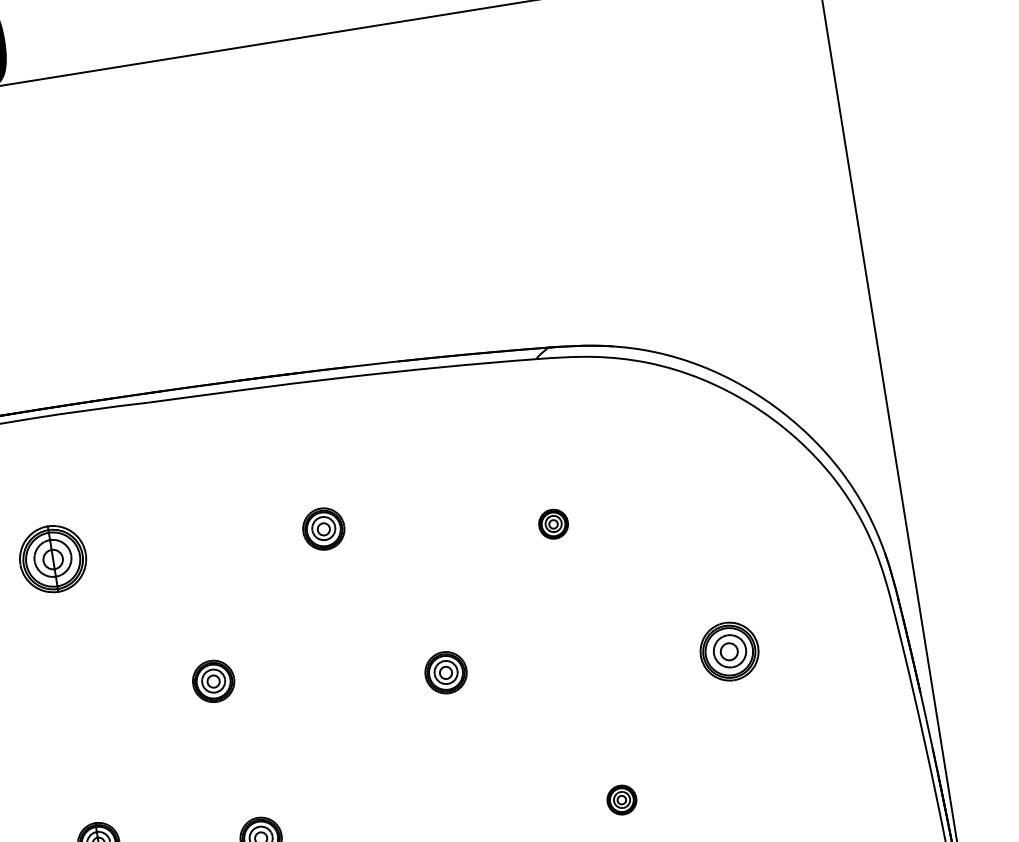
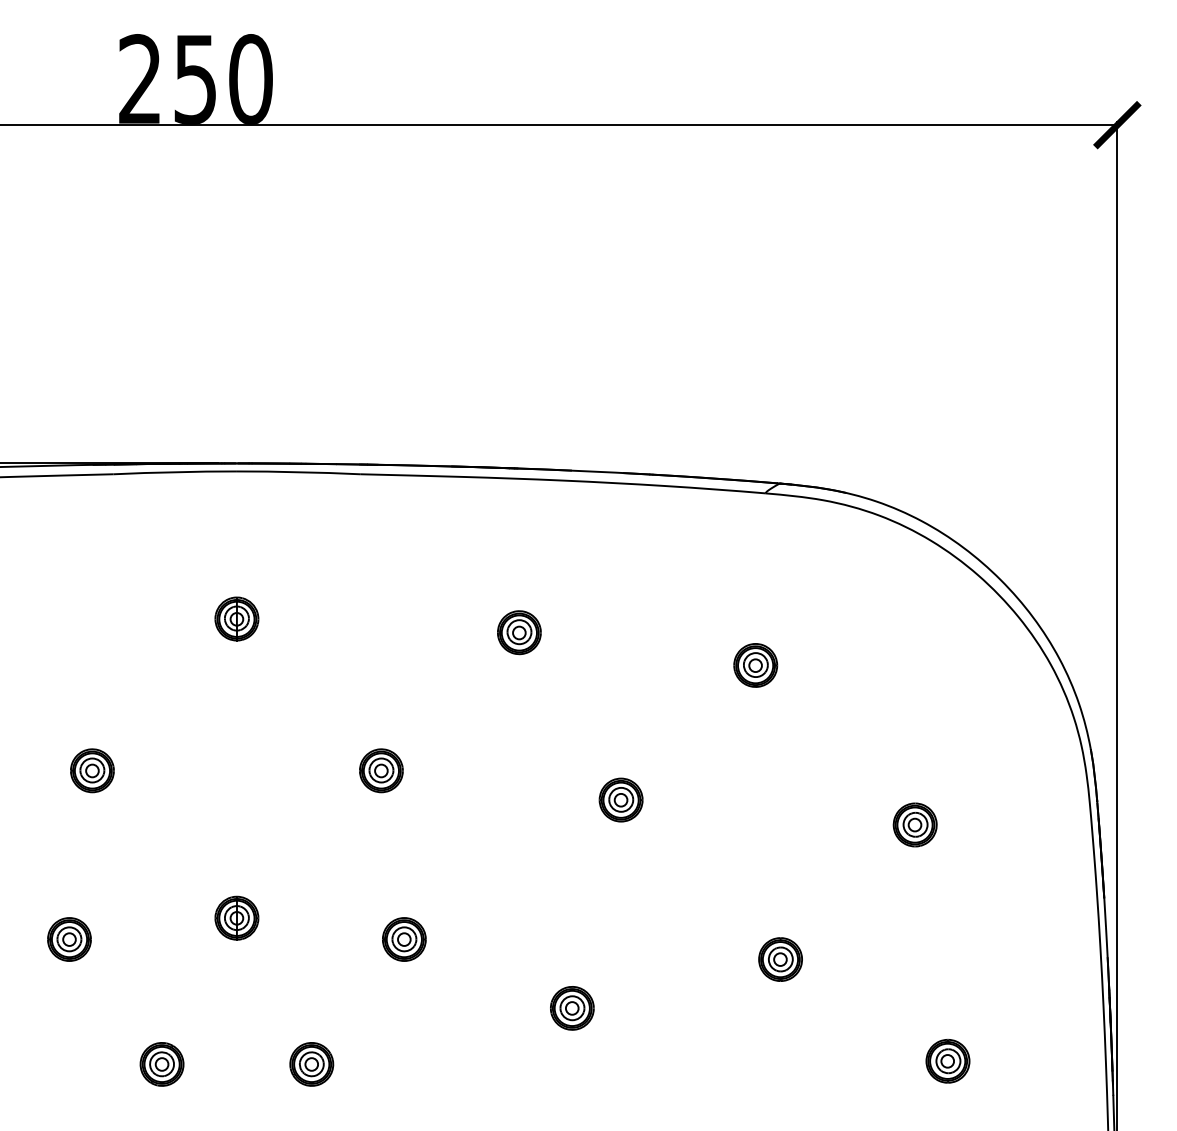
part: (553, 524) -> (755, 665), size x1.43
part: (52, 558) -> (236, 618), size x0.62
part: (728, 651) -> (914, 824), size x0.71
part: (621, 800) -> (780, 959), size x1.43

